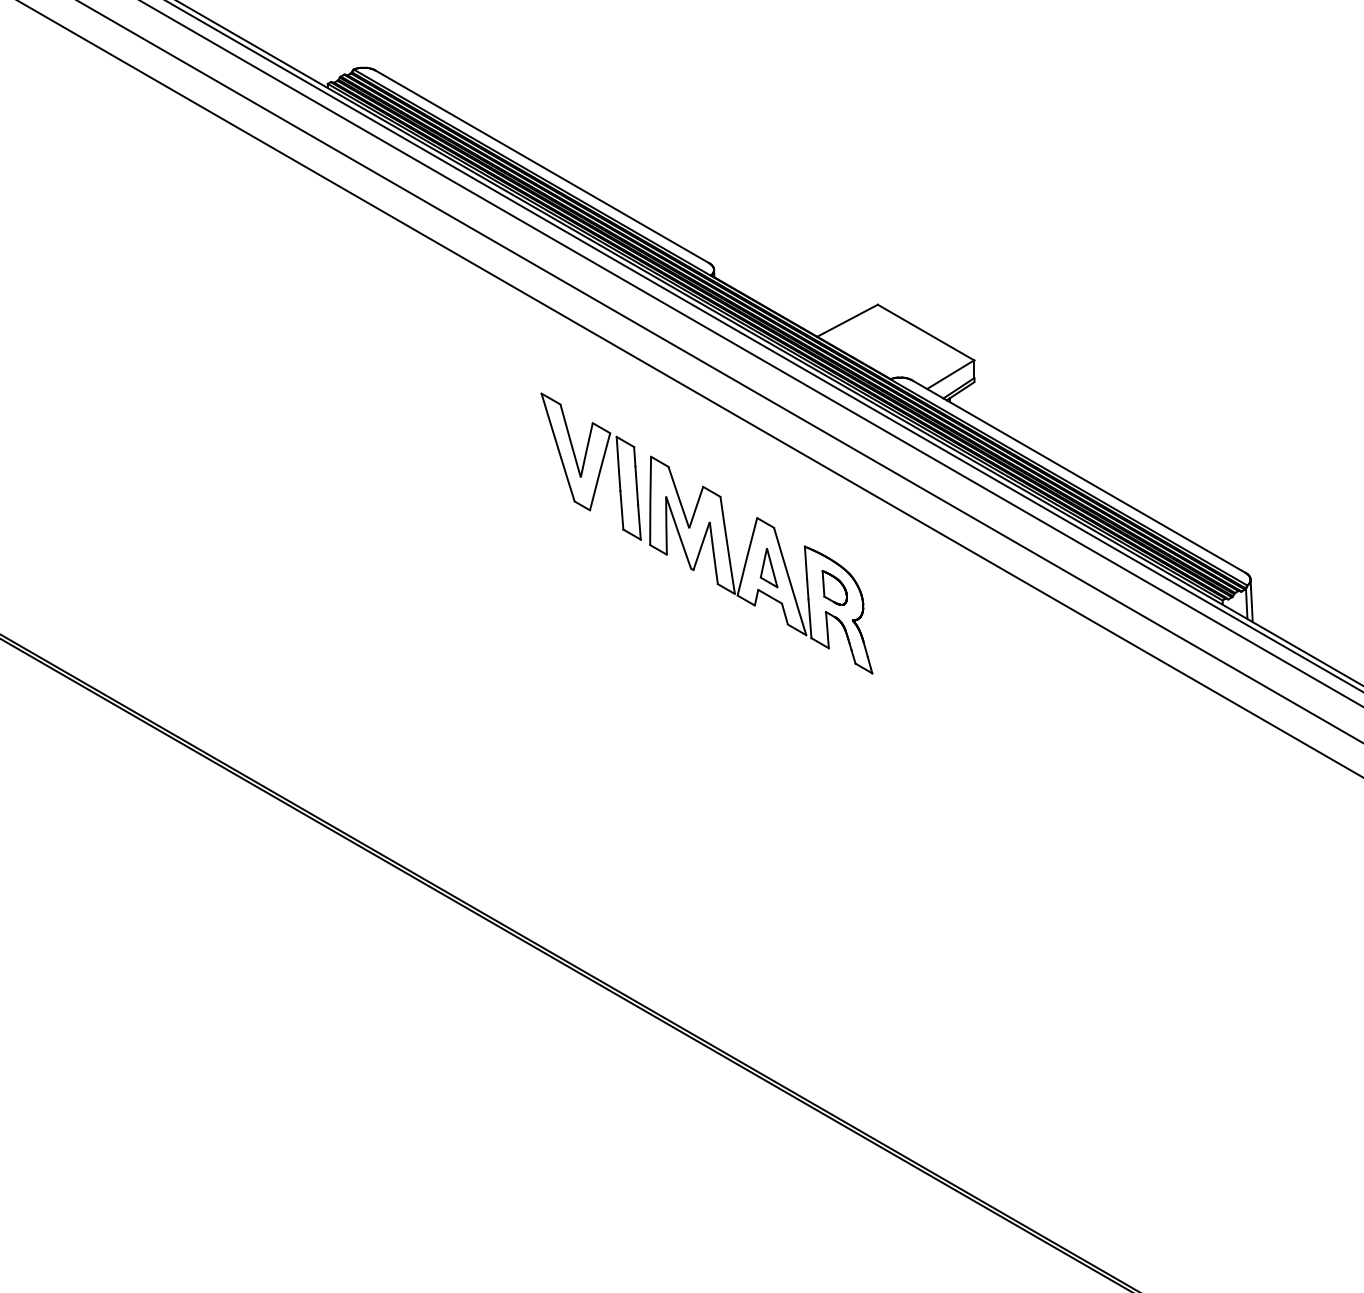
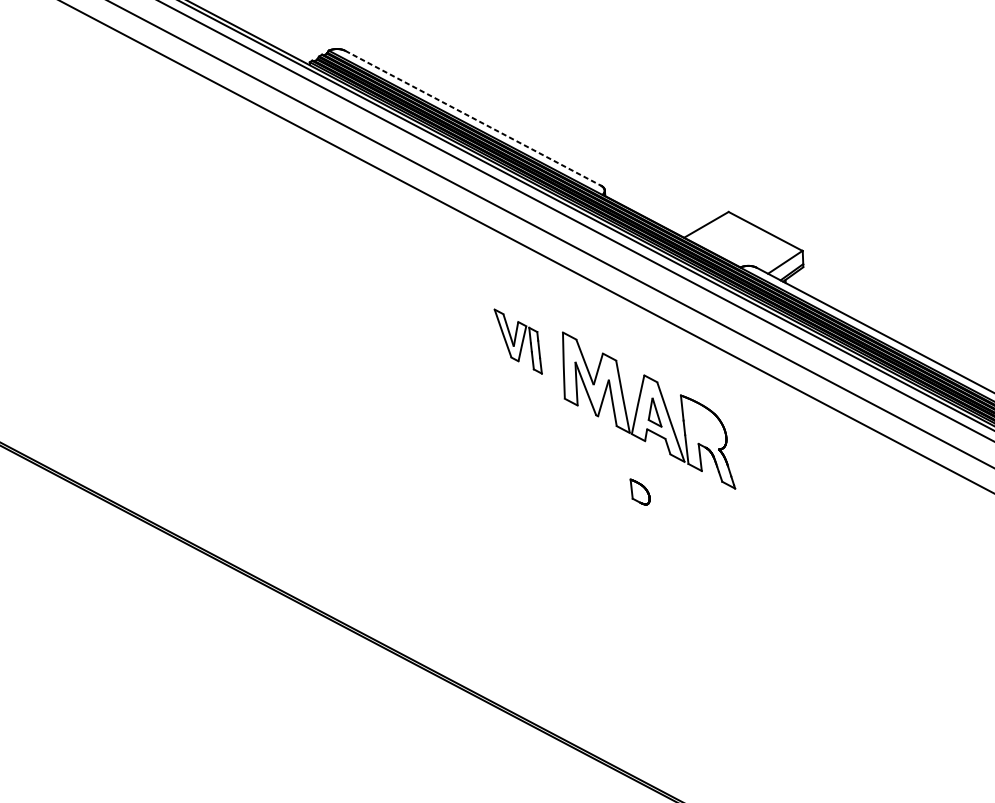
line: (542, 166) -> (473, 117), solid -> dashed
part: (590, 466) -> (517, 341), size x0.6
part: (834, 587) -> (640, 491), moved

